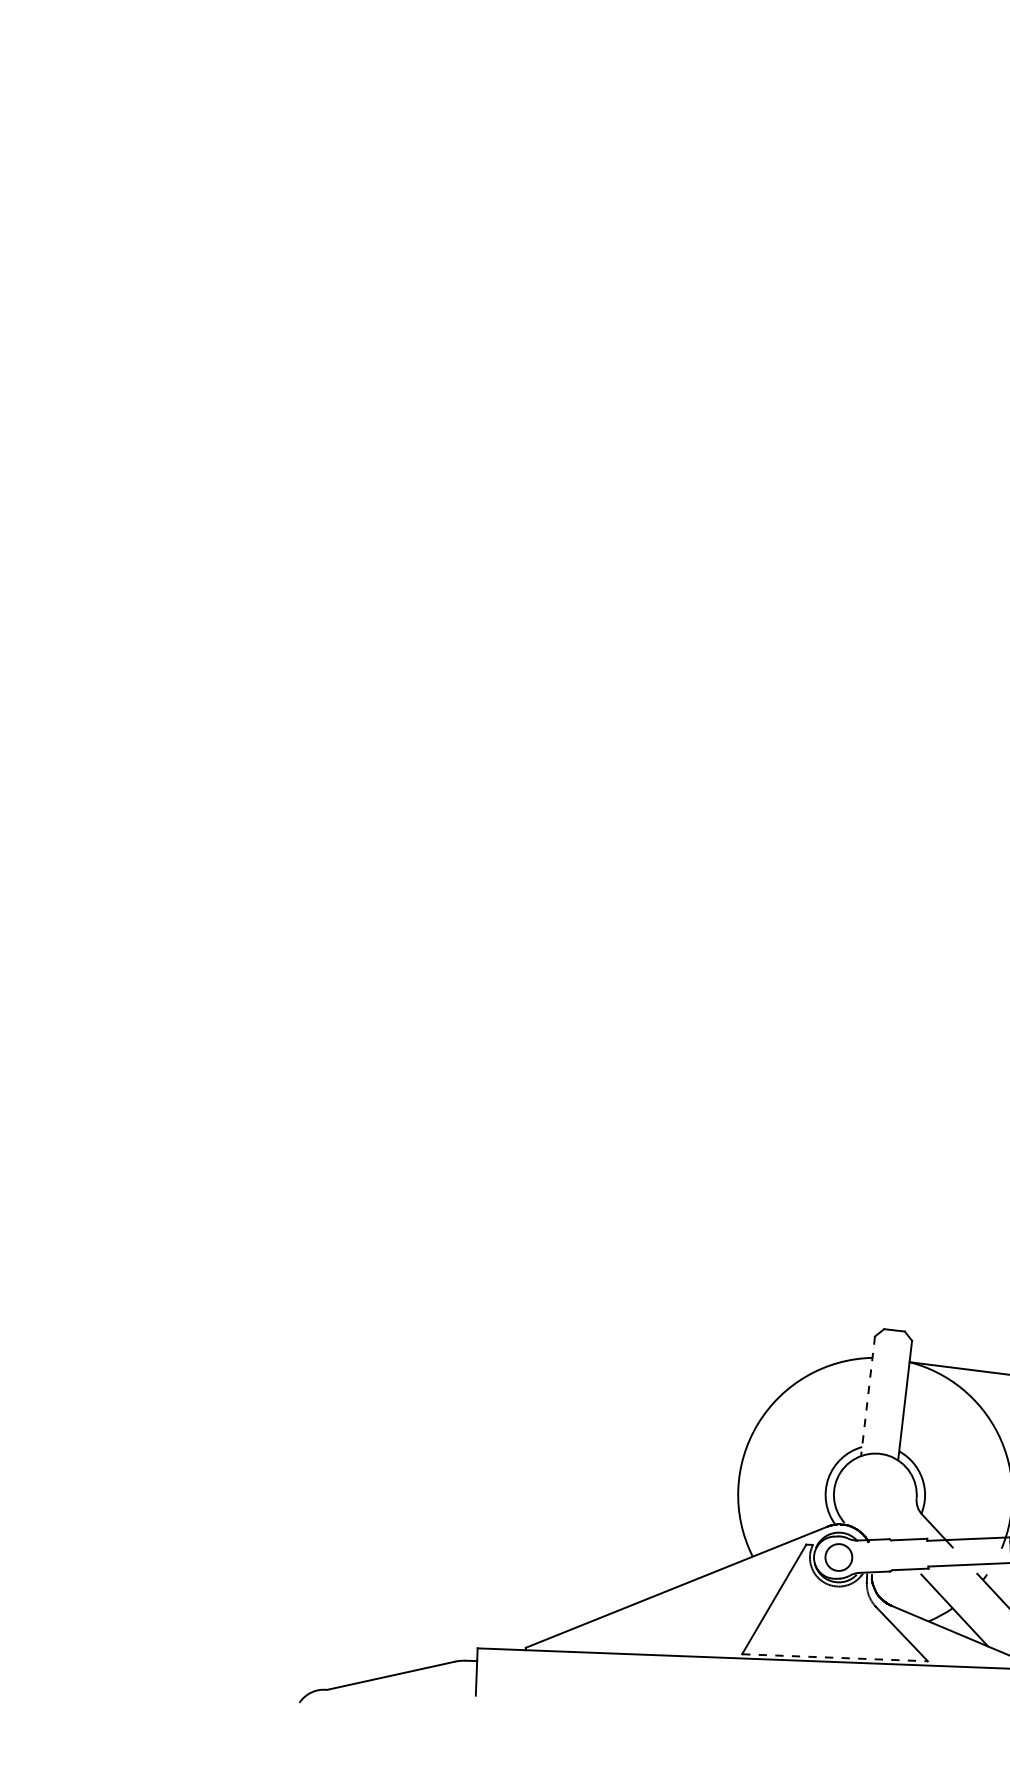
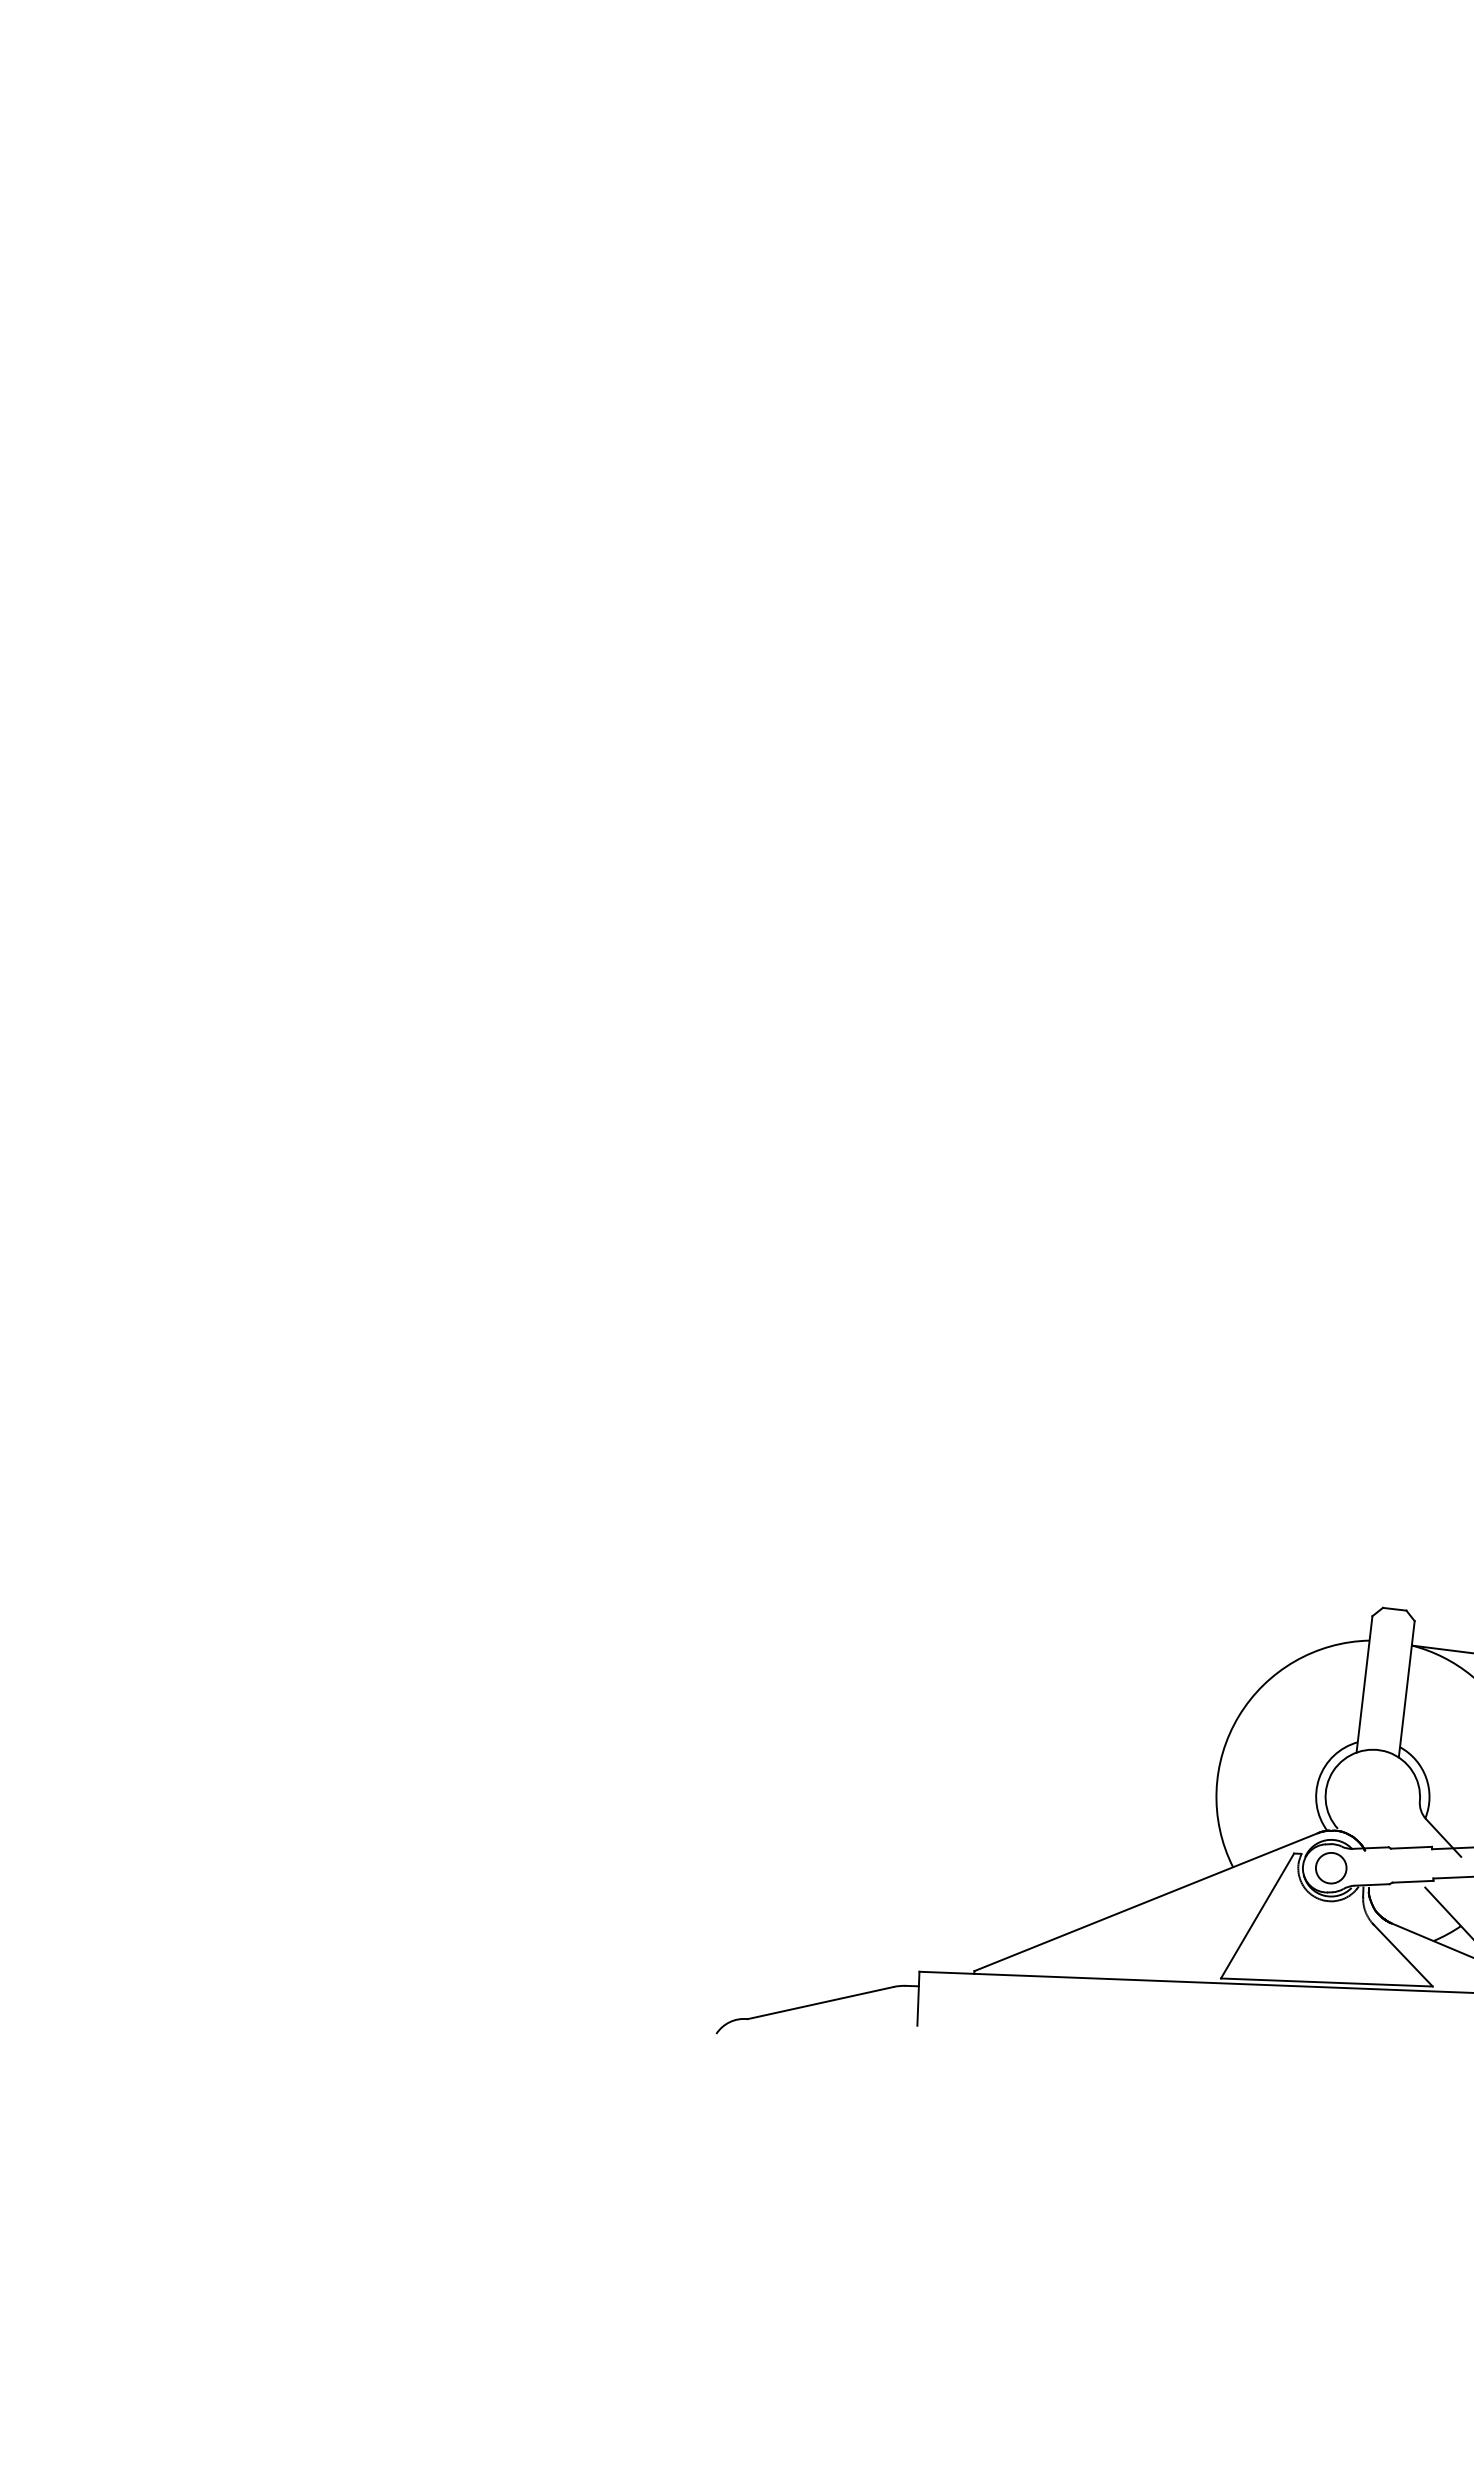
line: (868, 1396) -> (1364, 1684), dashed -> solid
line: (834, 1657) -> (1326, 1982), dashed -> solid

